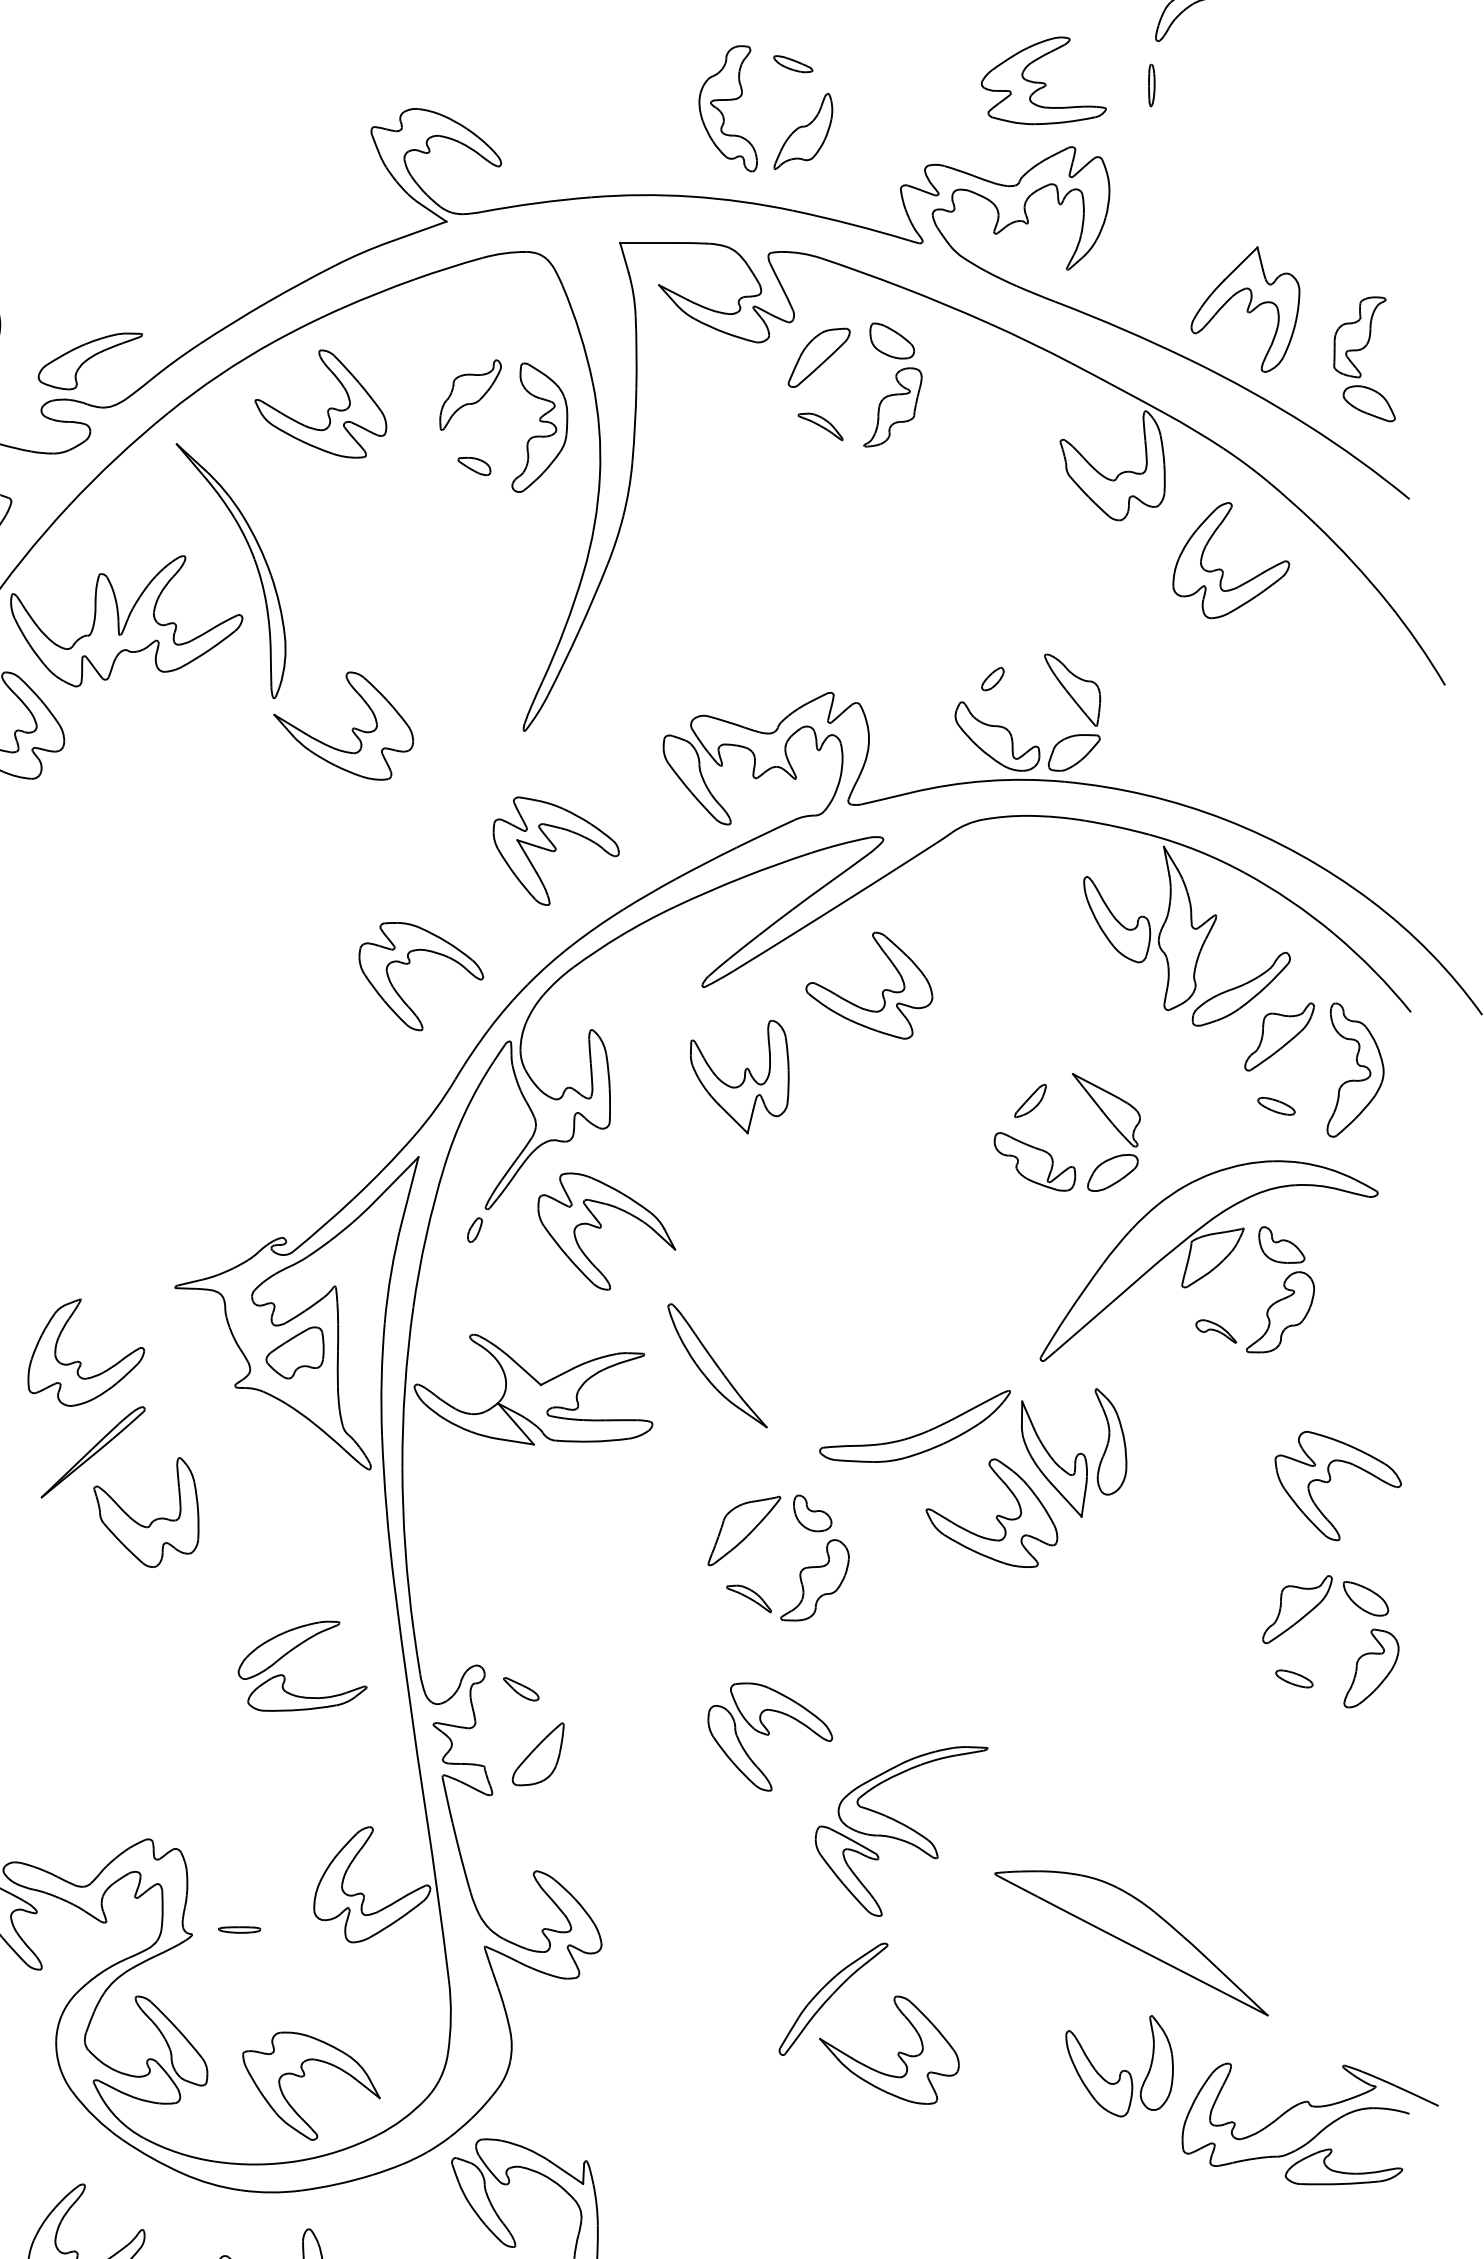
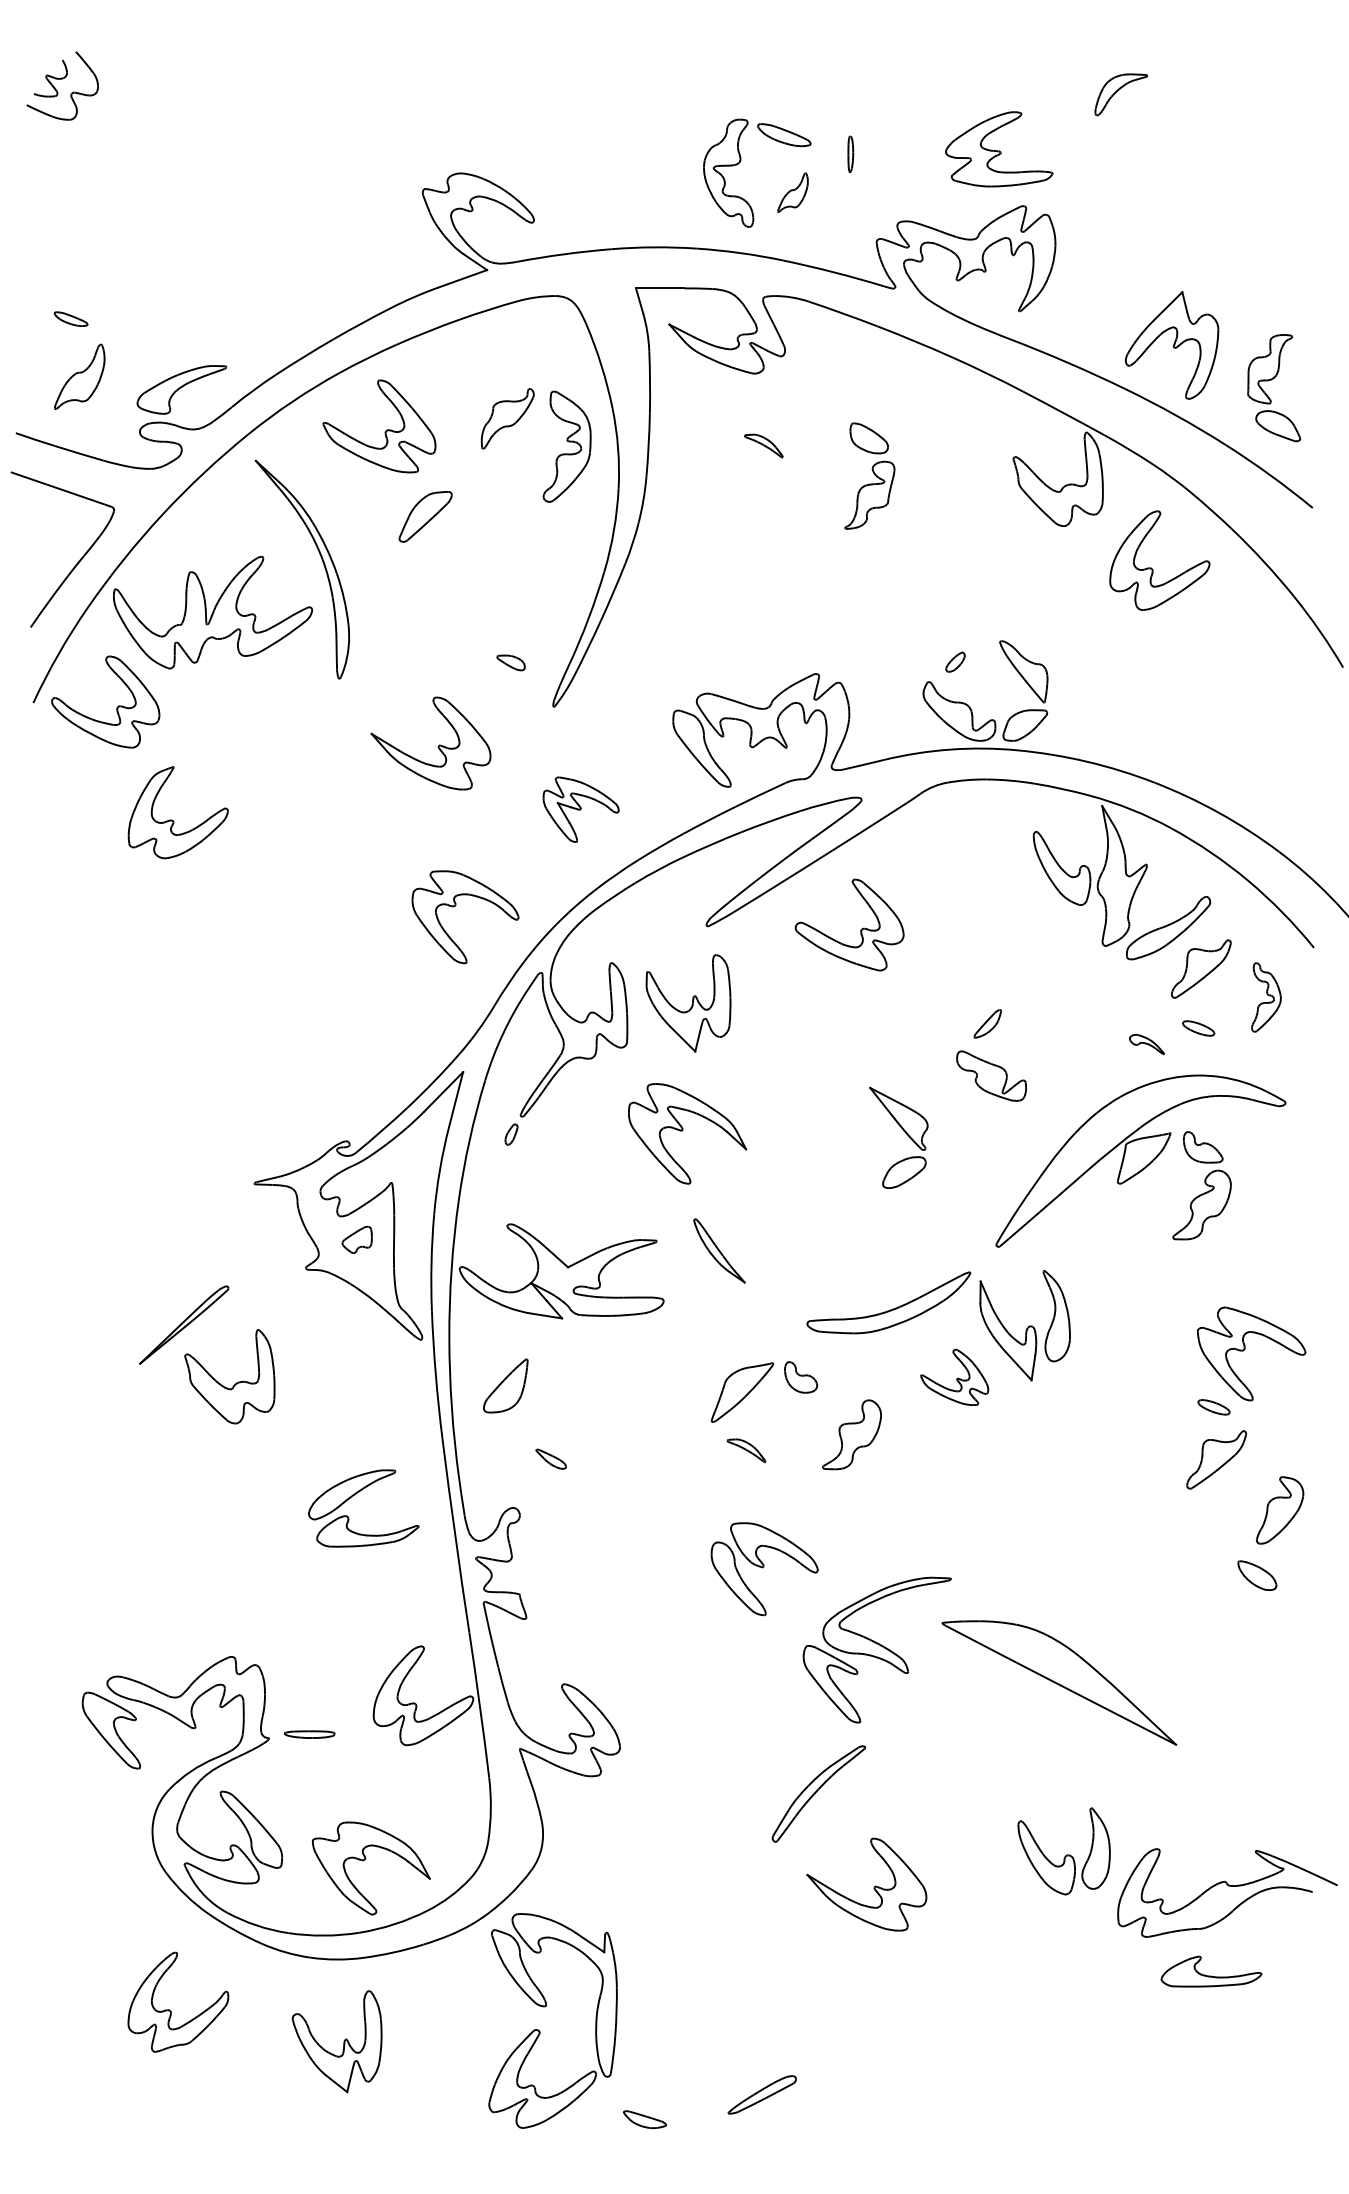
part: (793, 63) -> (784, 134), size x1.6
part: (1151, 84) -> (850, 153), moved
part: (802, 131) -> (792, 192), size x0.6
part: (819, 357) -> (425, 516), moved
part: (892, 384) -> (869, 475), moved
part: (820, 426) -> (763, 445), moved
part: (473, 465) -> (510, 662), moved
part: (351, 729) -> (437, 746), moved
part: (555, 850) -> (580, 809), size x0.7
part: (1355, 1070) -> (1266, 997), size x0.6
part: (739, 1077) -> (688, 1003), moved
part: (1111, 1125) -> (903, 1131), moved
part: (606, 1231) -> (687, 1133), moved
part: (1215, 1331) -> (1146, 1044), moved
part: (294, 1352) -> (356, 1239), size x0.6
part: (79, 1360) -> (172, 819), moved
part: (717, 1365) -> (719, 1250), size x0.6
part: (991, 1513) -> (954, 1377), size x0.6
part: (814, 1579) -> (851, 1434), moved
part: (1366, 1598) -> (1257, 1575), moved
part: (1293, 1679) -> (1213, 1407), moved
part: (520, 1688) -> (550, 1458), moved
part: (537, 1753) -> (505, 1385), moved
part: (239, 1929) -> (309, 1734), size x1.4
part: (1131, 1942) -> (1059, 1682), moved
part: (897, 2053) -> (873, 1887), moved
part: (1343, 2166) -> (1211, 1971), moved

